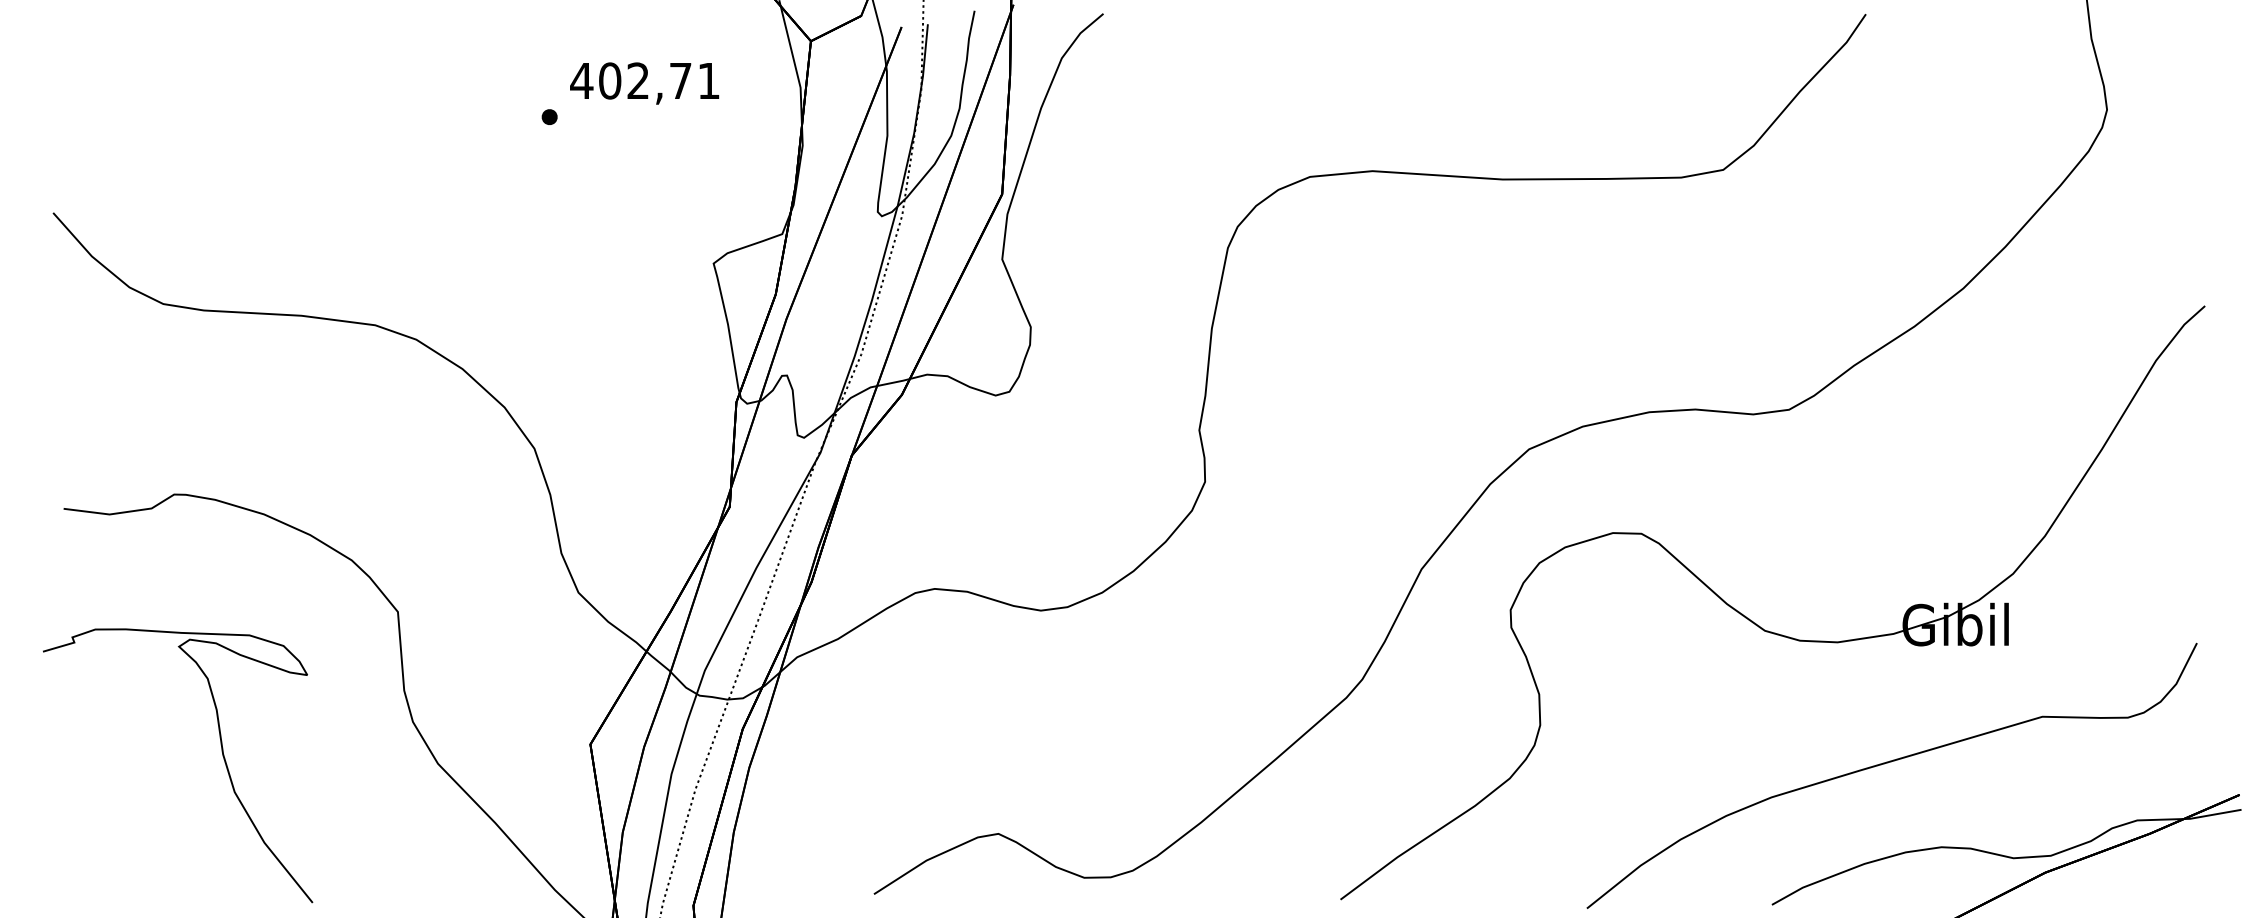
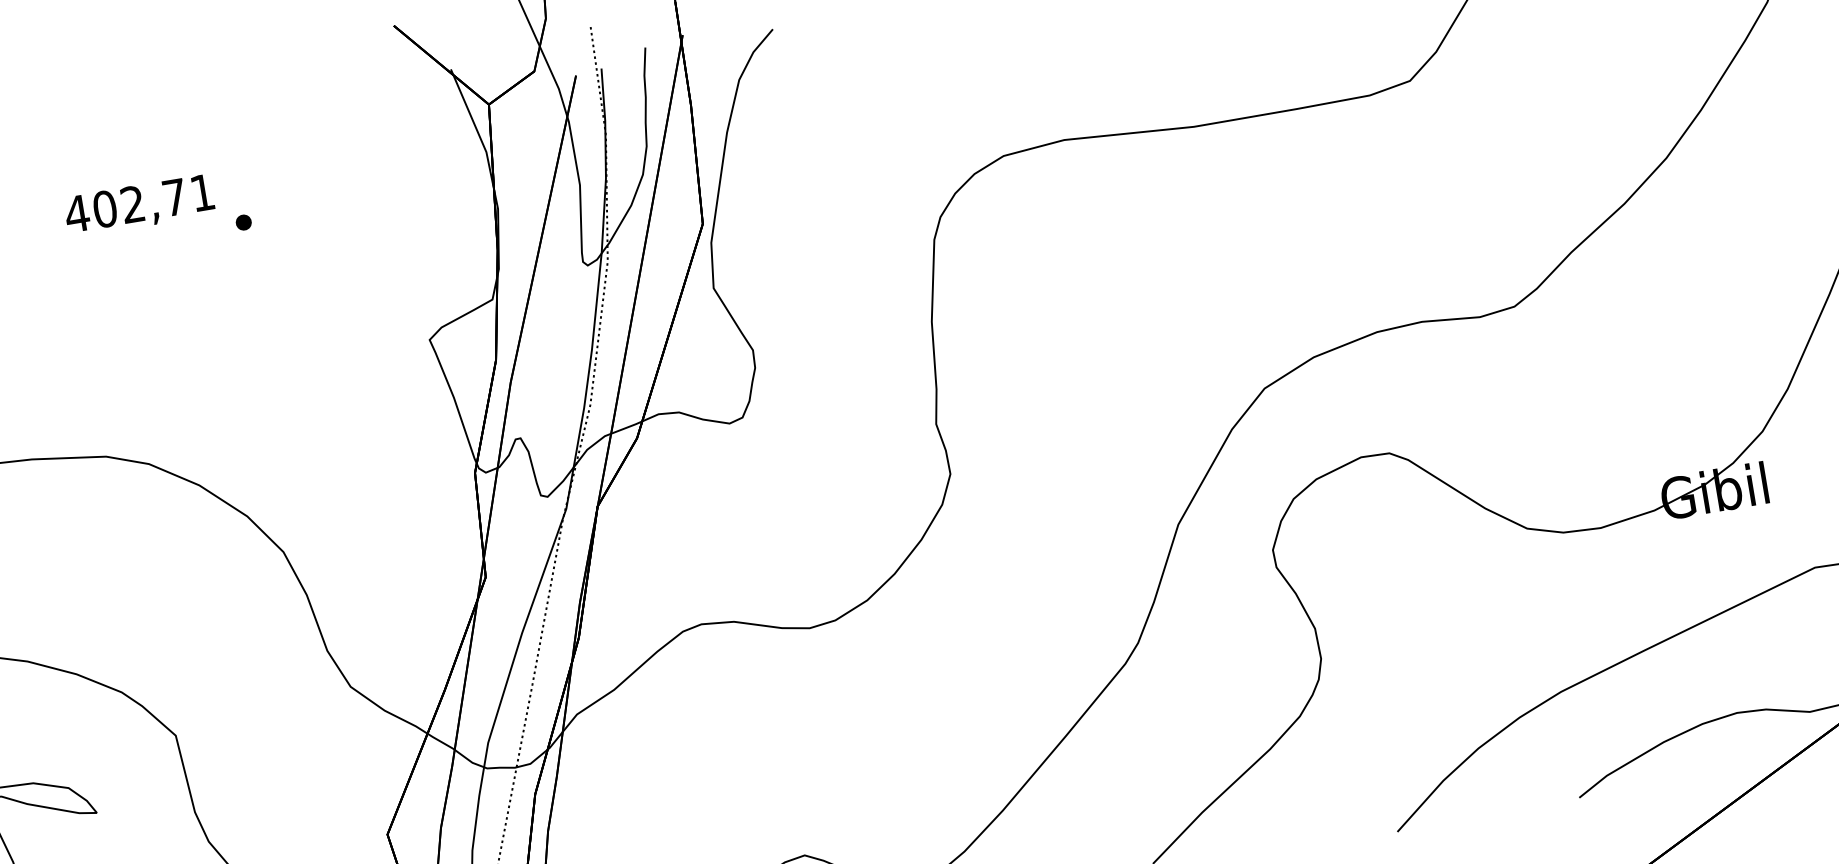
text: (644, 83) -> (139, 205), moved

